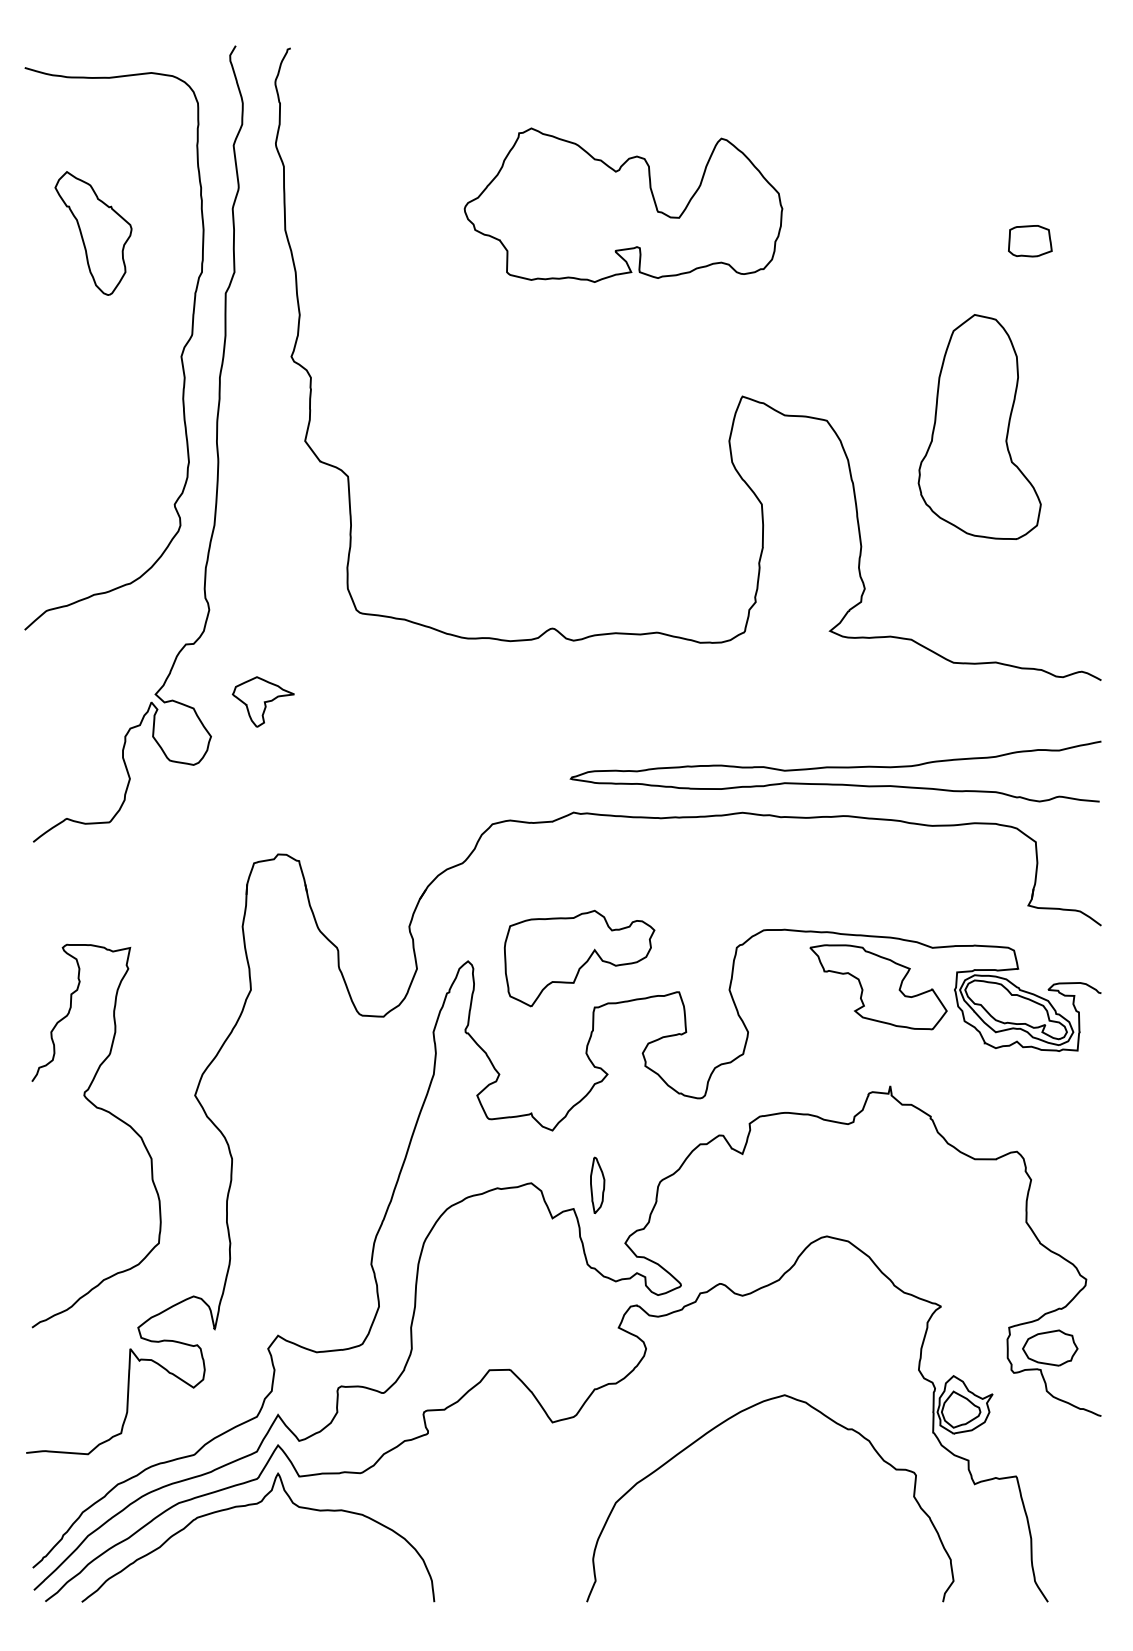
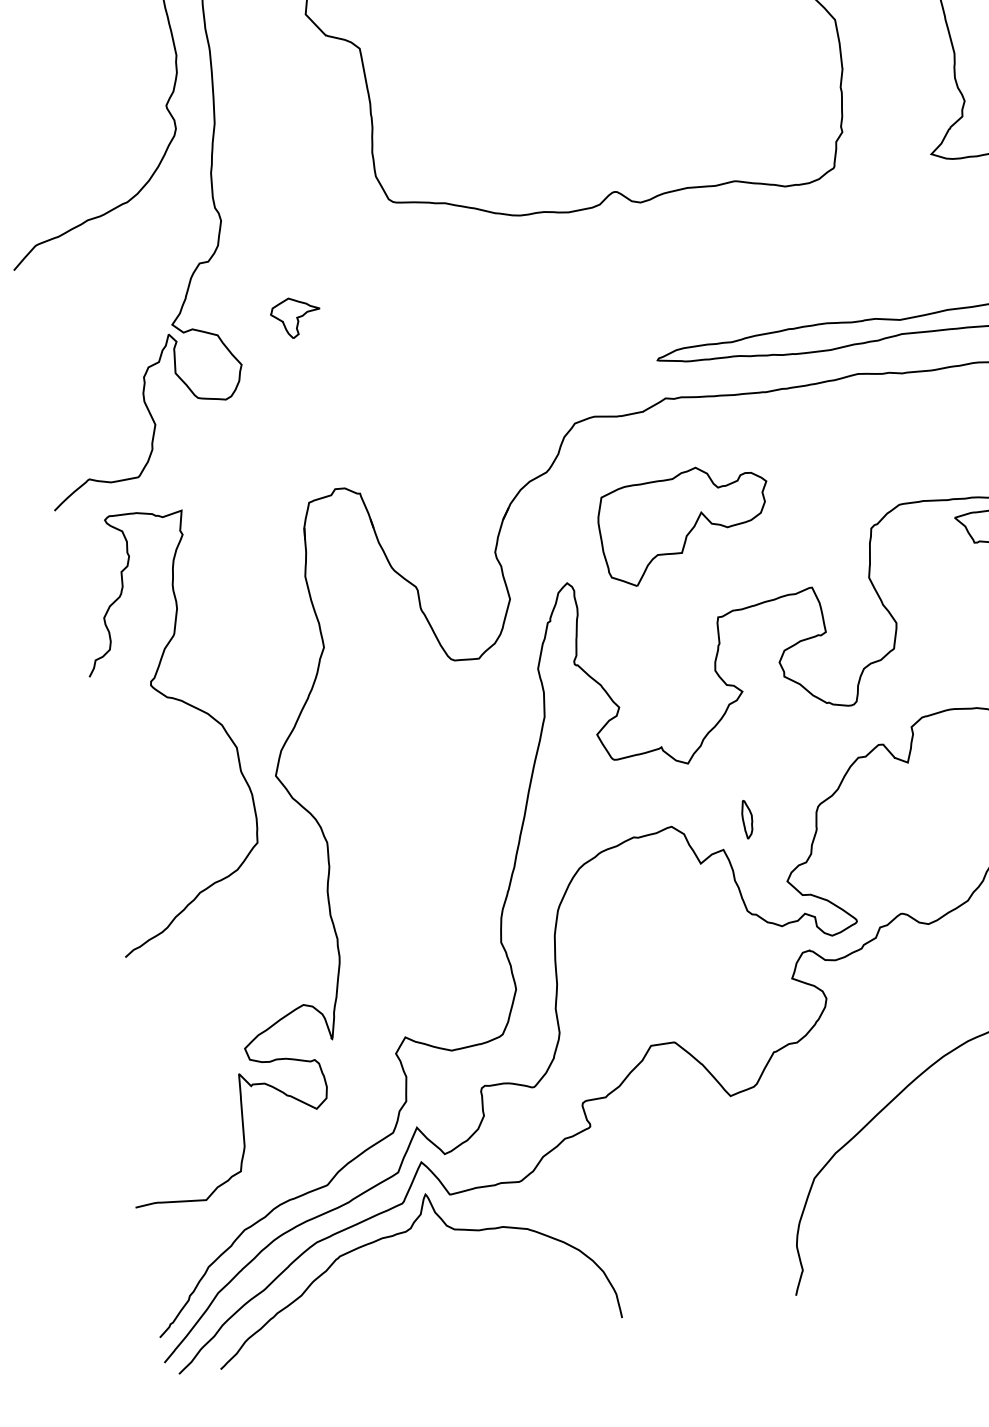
part: (262, 701) -> (295, 317), size x0.7
part: (579, 958) -> (685, 524), moved
curve: (111, 1115) -> (184, 704), moved
part: (597, 1185) -> (747, 819), size x0.6

